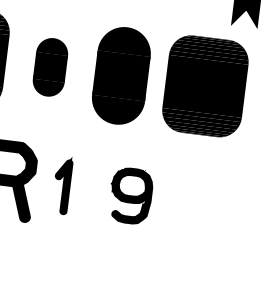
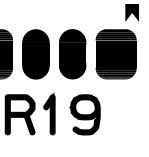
part: (49, 67) -> (35, 54), size x1.67
part: (62, 184) -> (49, 113), size x1.43
part: (129, 195) -> (84, 114), size x1.43

